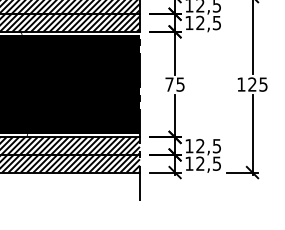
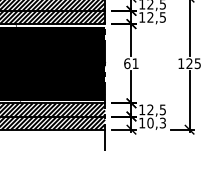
text: (175, 84) -> (131, 63), 75 -> 61
text: (208, 162) -> (156, 122), 12,5 -> 10,3

